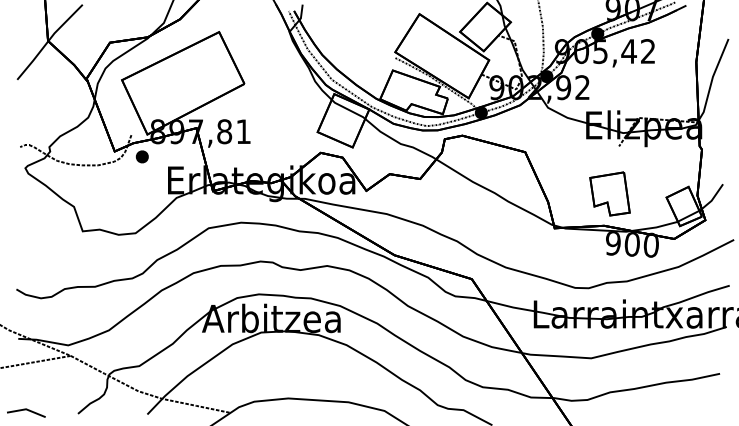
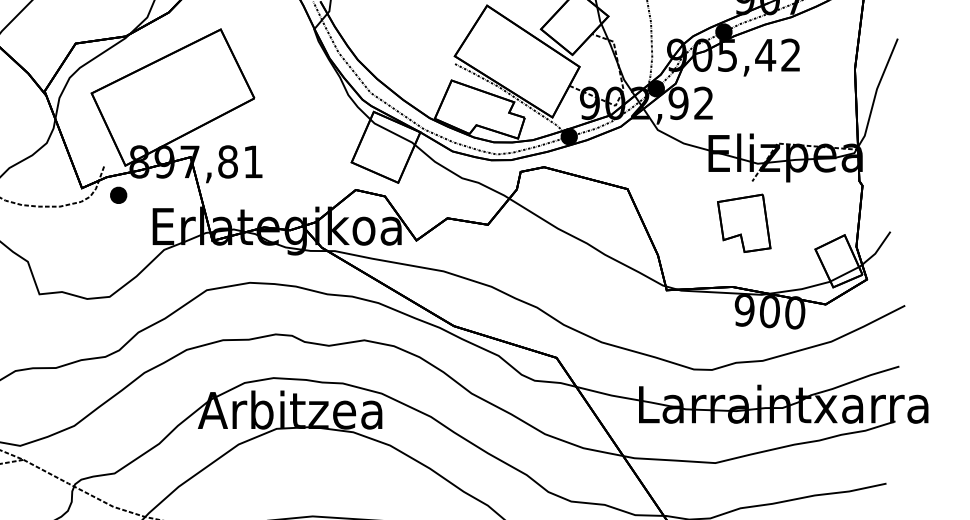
part: (609, 193) -> (743, 222), moved

